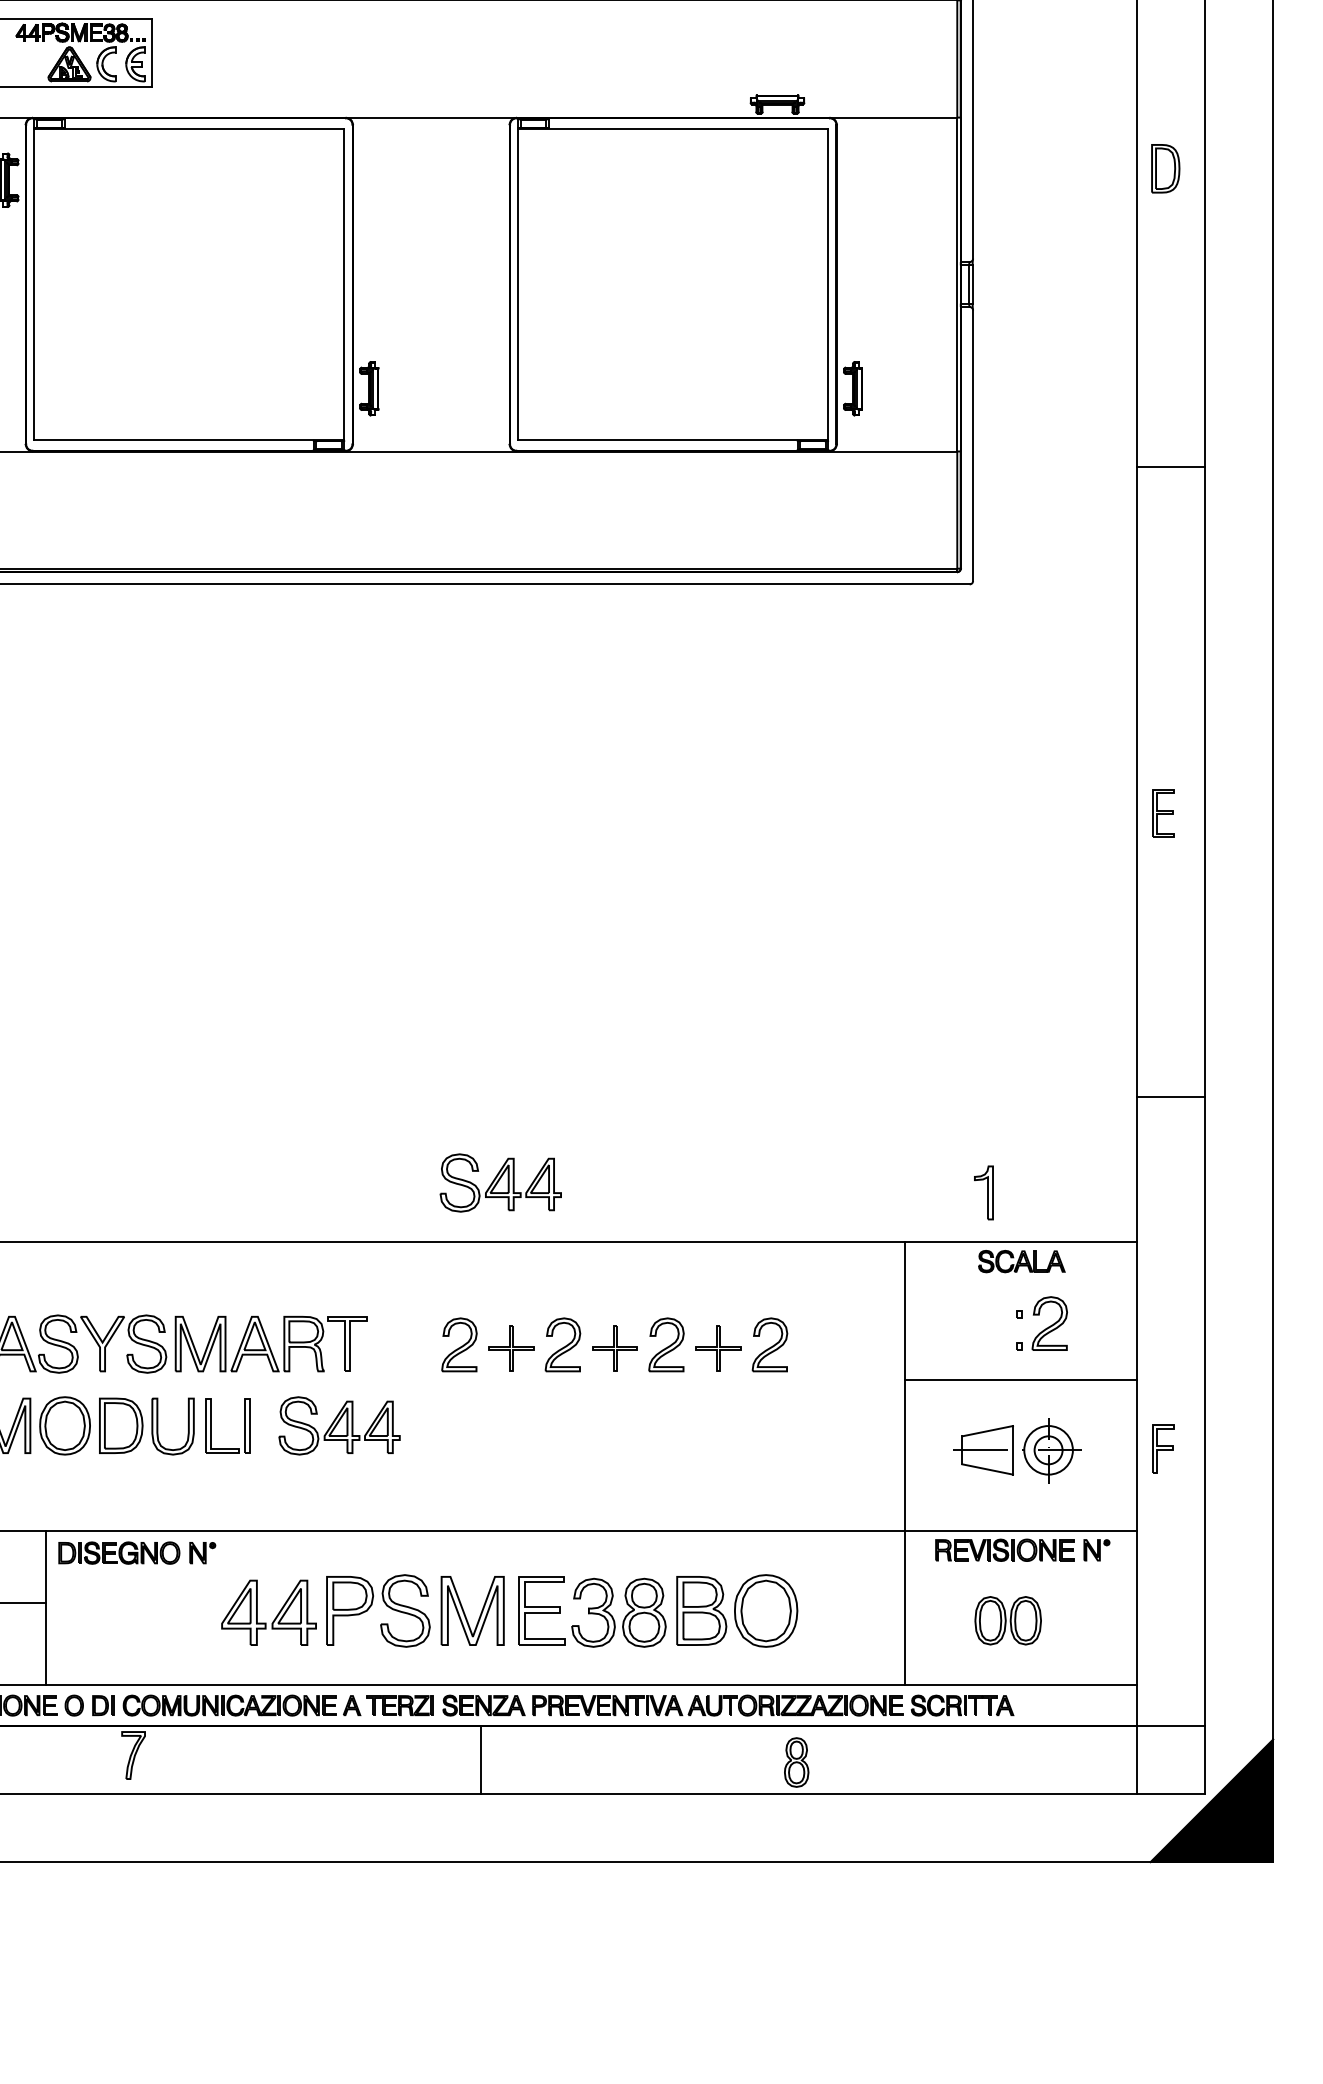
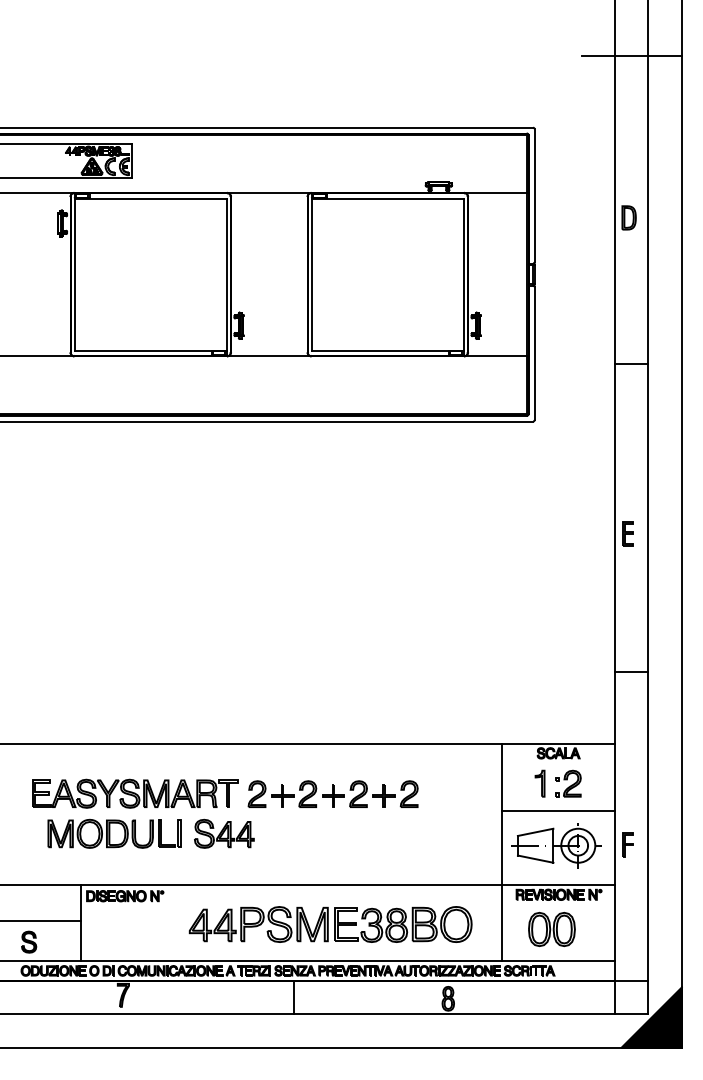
part: (501, 1182) -> (303, 714), removed
part: (982, 1192) -> (539, 783), moved
part: (613, 1343) -> (332, 793), moved
part: (1017, 1449) -> (556, 845), size x1.43
part: (509, 1610) -> (330, 924), moved
part: (1007, 1619) -> (551, 928), size x1.43

